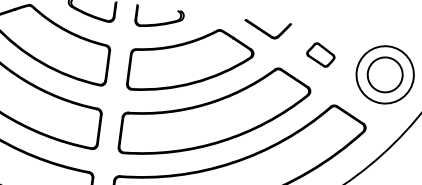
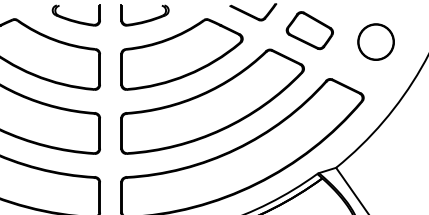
part: (320, 54) -> (309, 30), size x1.67
circle: (385, 75) -> (376, 42), size x0.62

